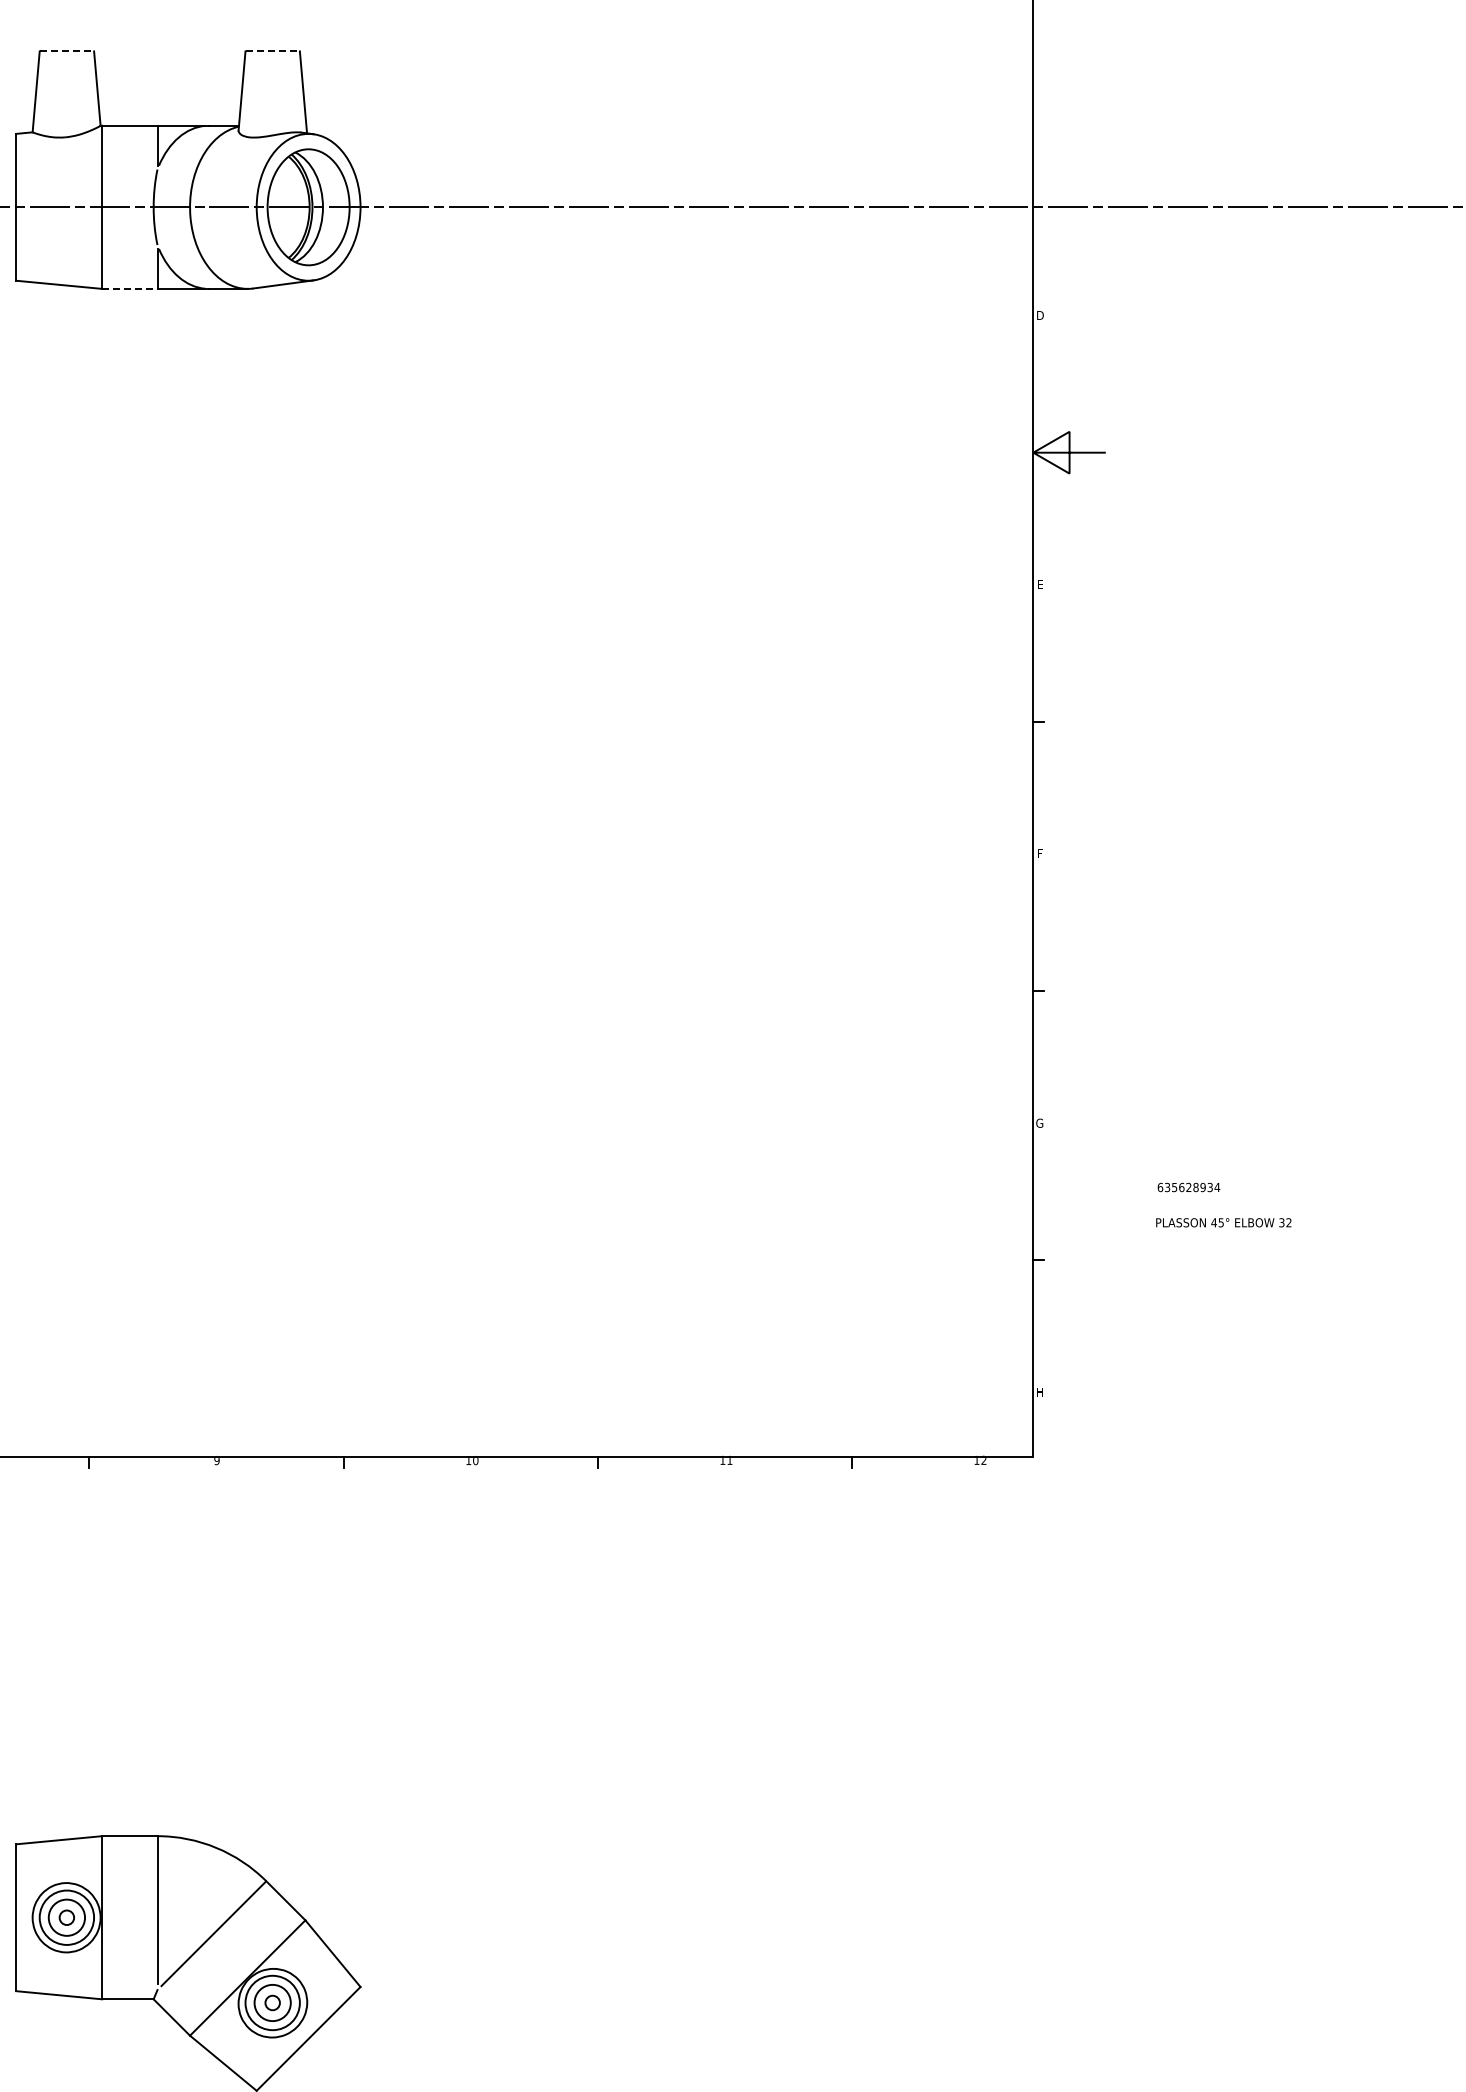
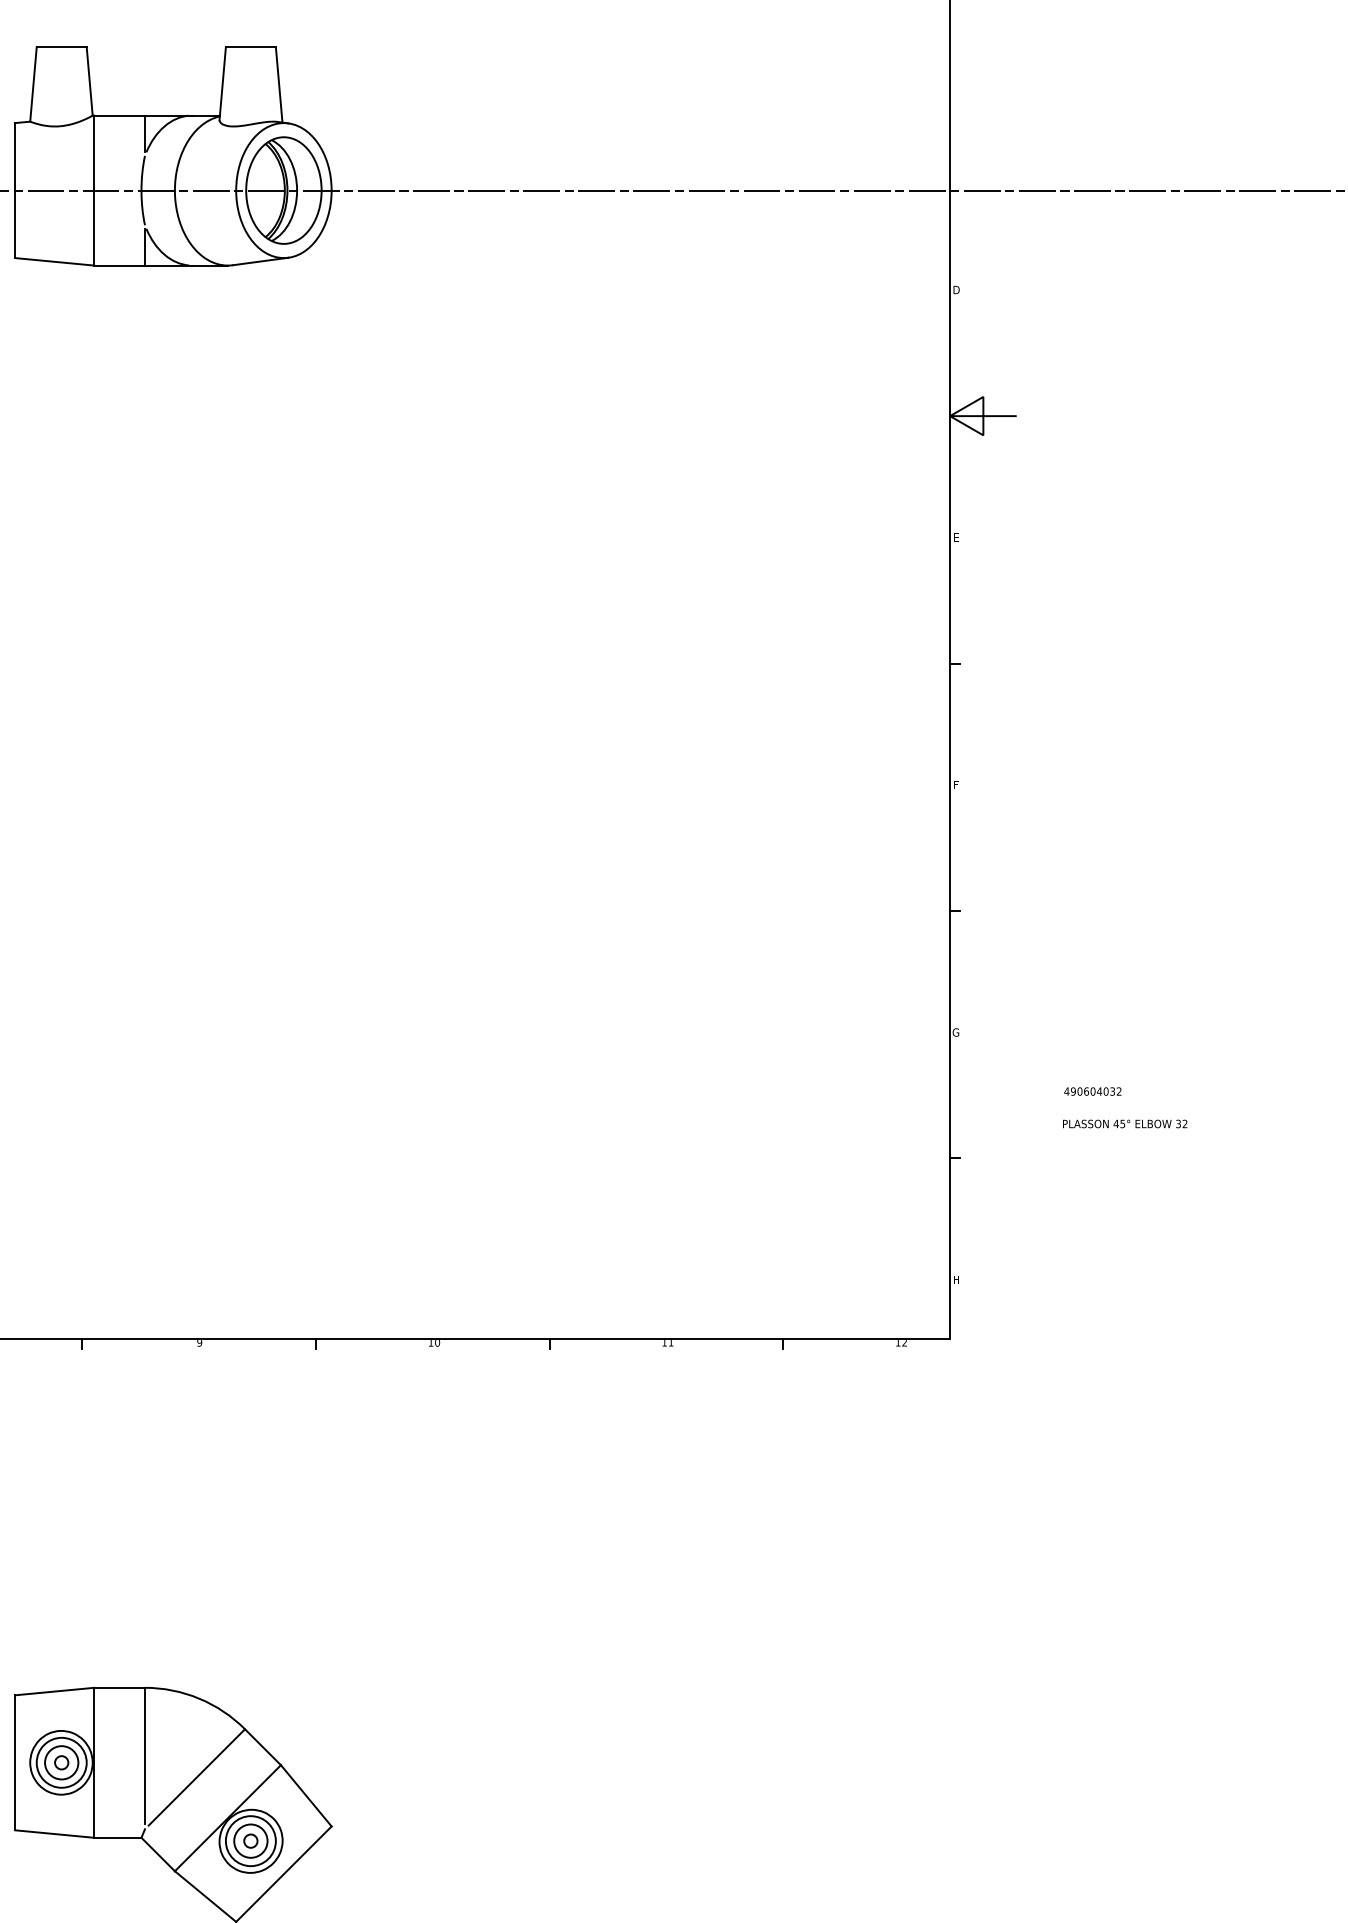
line: (67, 51) -> (62, 47), dashed -> solid
line: (273, 51) -> (251, 47), dashed -> solid
line: (129, 288) -> (119, 265), dashed -> solid
text: (1188, 1187) -> (1092, 1091), 635628934 -> 490604032

